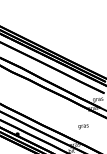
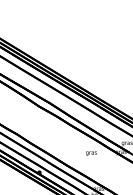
text: (83, 126) -> (91, 153), moved

